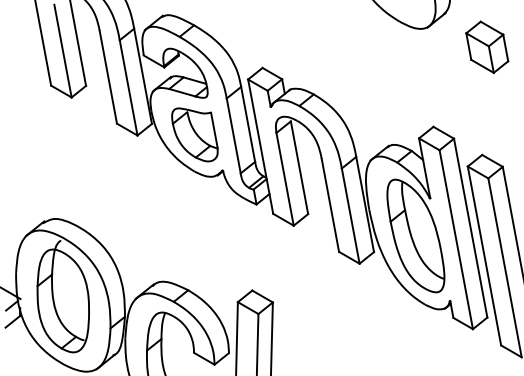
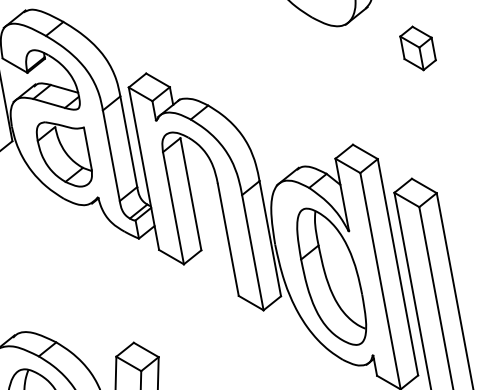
part: (487, 46) -> (418, 47), size x0.7

